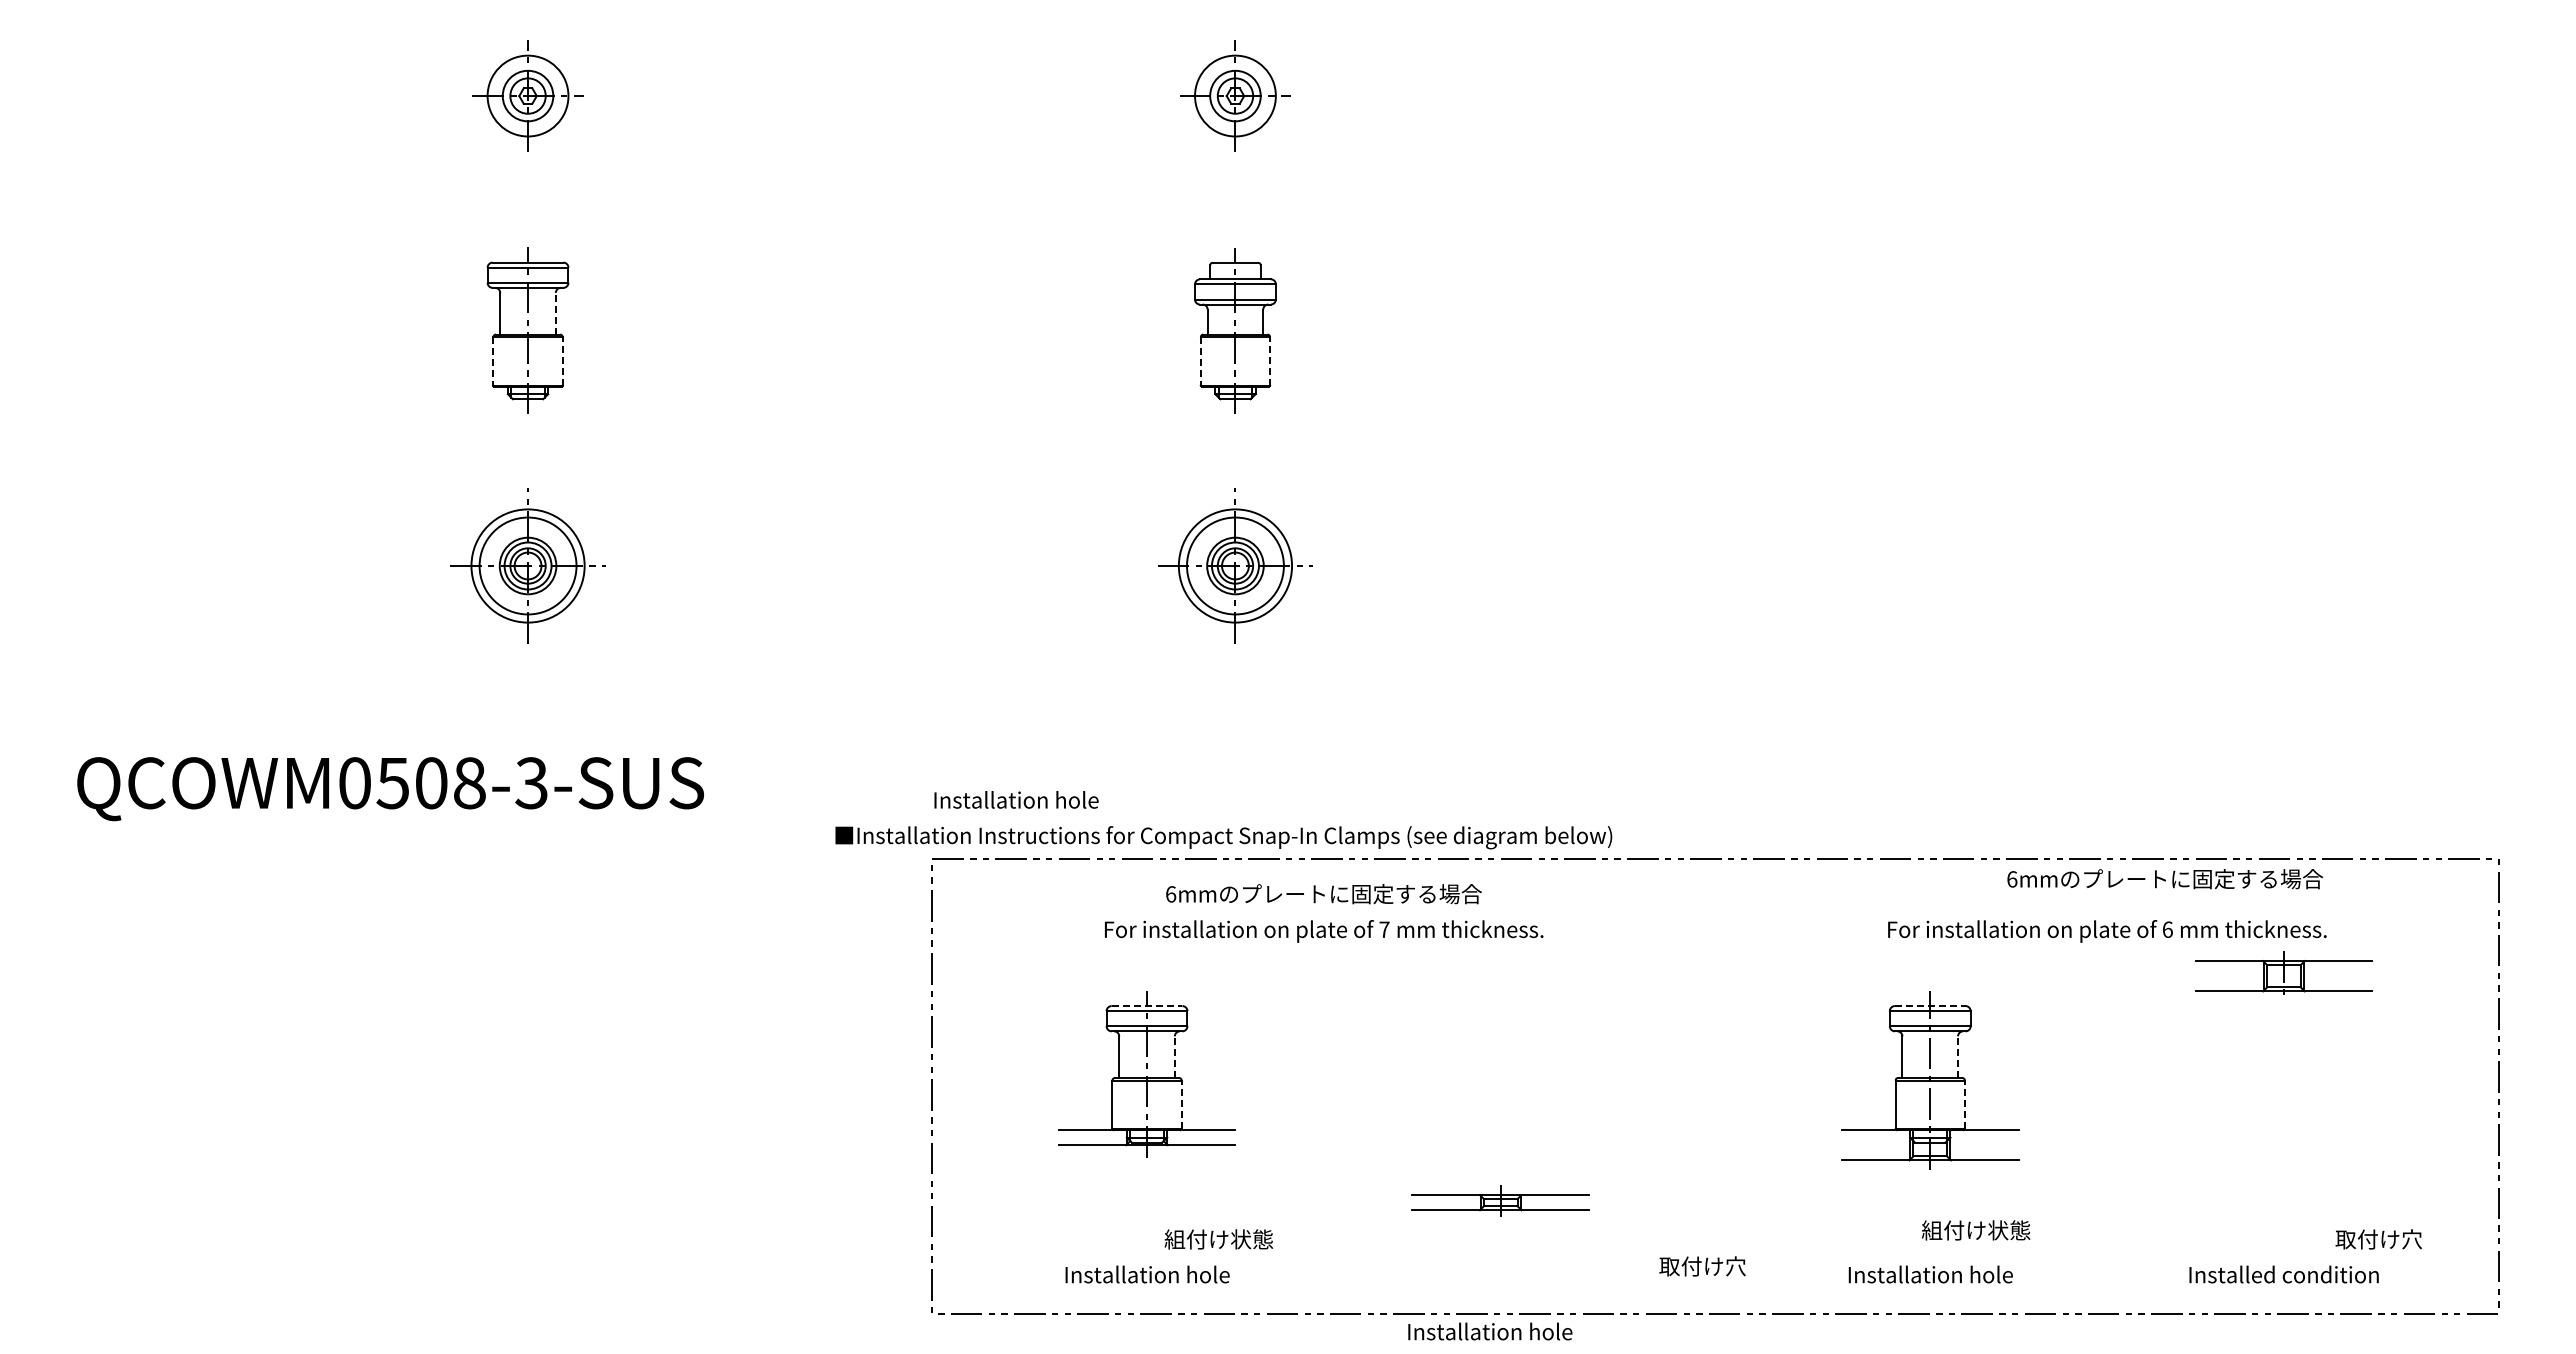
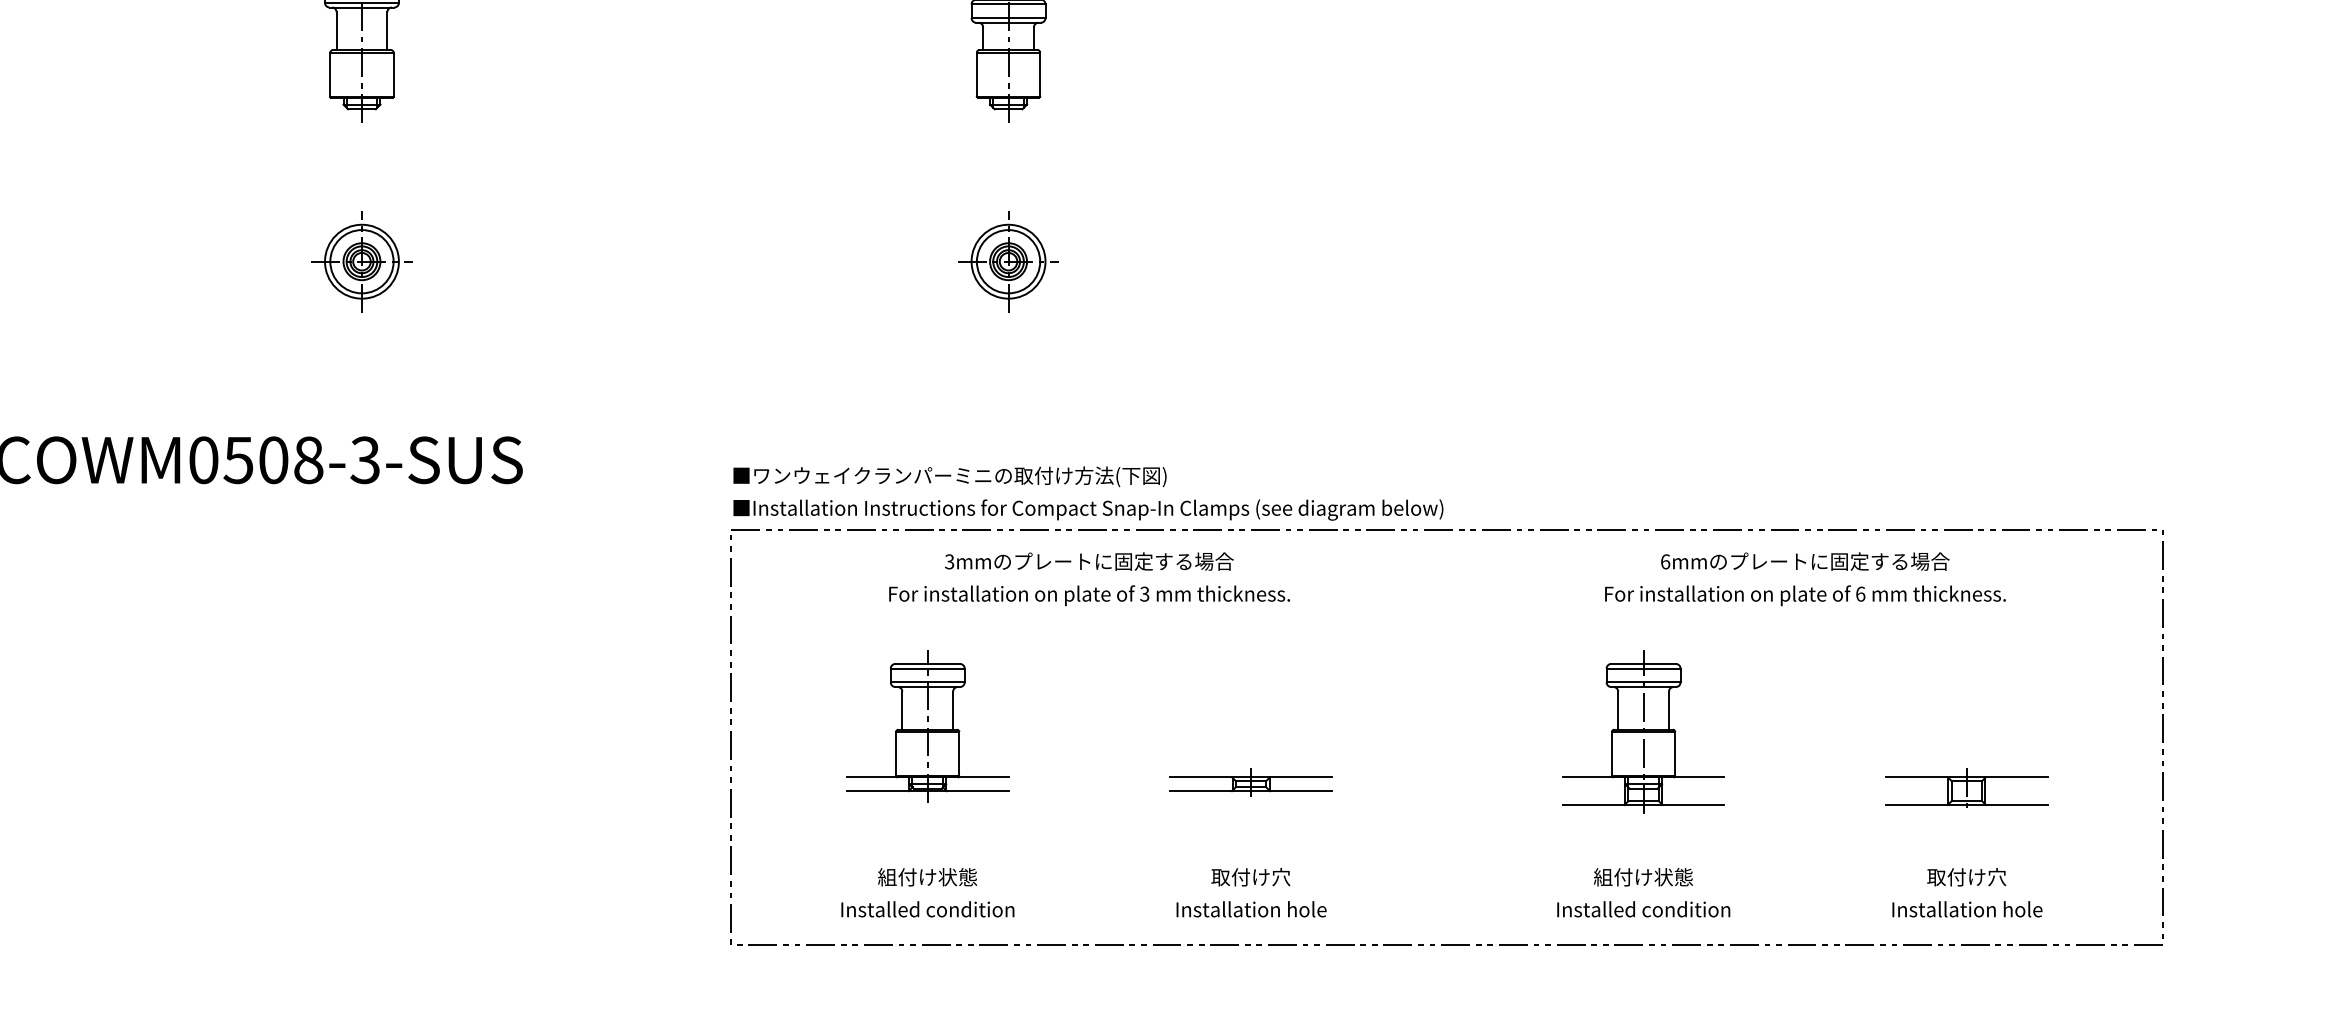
line: (555, 313) -> (387, 30), dashed -> solid
line: (562, 360) -> (393, 73), dashed -> solid
line: (1270, 360) -> (1040, 73), dashed -> solid
line: (493, 361) -> (330, 74), dashed -> solid
line: (1200, 361) -> (976, 74), dashed -> solid
part: (527, 565) -> (361, 261), size x0.71
part: (1235, 565) -> (1008, 261), size x0.71
text: (1171, 801) -> (950, 476), Installation hole -> ■ワンウェイクランパーミニの取付け方法(下図)
text: (1223, 837) -> (1088, 509), moved
text: (2164, 879) -> (1804, 561), moved
text: (1170, 894) -> (949, 561), 6mm -> 3mm
text: (1384, 929) -> (1144, 593), 7 -> 3
part: (2283, 972) -> (1966, 787), moved
line: (1147, 1006) -> (928, 664), dashed -> solid
line: (1930, 1006) -> (1643, 664), dashed -> solid
line: (1174, 1057) -> (952, 710), dashed -> solid
line: (1958, 1057) -> (1669, 710), dashed -> solid
line: (1181, 1104) -> (959, 753), dashed -> solid
line: (1964, 1104) -> (1674, 753), dashed -> solid
part: (1500, 1200) -> (1250, 782), moved
text: (1976, 1230) -> (1643, 877), moved
text: (1218, 1239) -> (927, 877), moved
text: (2378, 1239) -> (1966, 877), moved
text: (1702, 1266) -> (1250, 877), moved
text: (1146, 1274) -> (927, 909), Installation hole -> Installed condition
text: (1930, 1274) -> (1643, 909), Installation hole -> Installed condition
text: (2283, 1274) -> (1966, 909), Installed condition -> Installation hole
text: (1490, 1331) -> (1251, 909), moved

